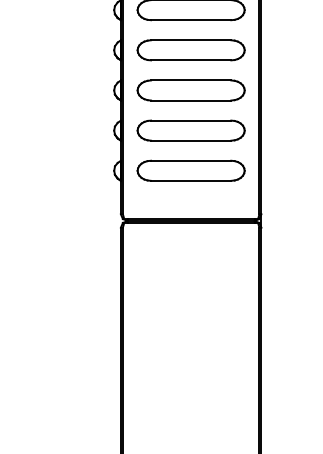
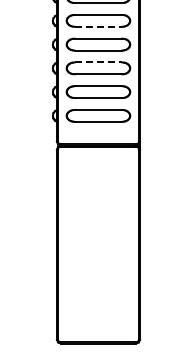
line: (191, 19) -> (98, 26), solid -> dashed
line: (191, 80) -> (98, 62), solid -> dashed

